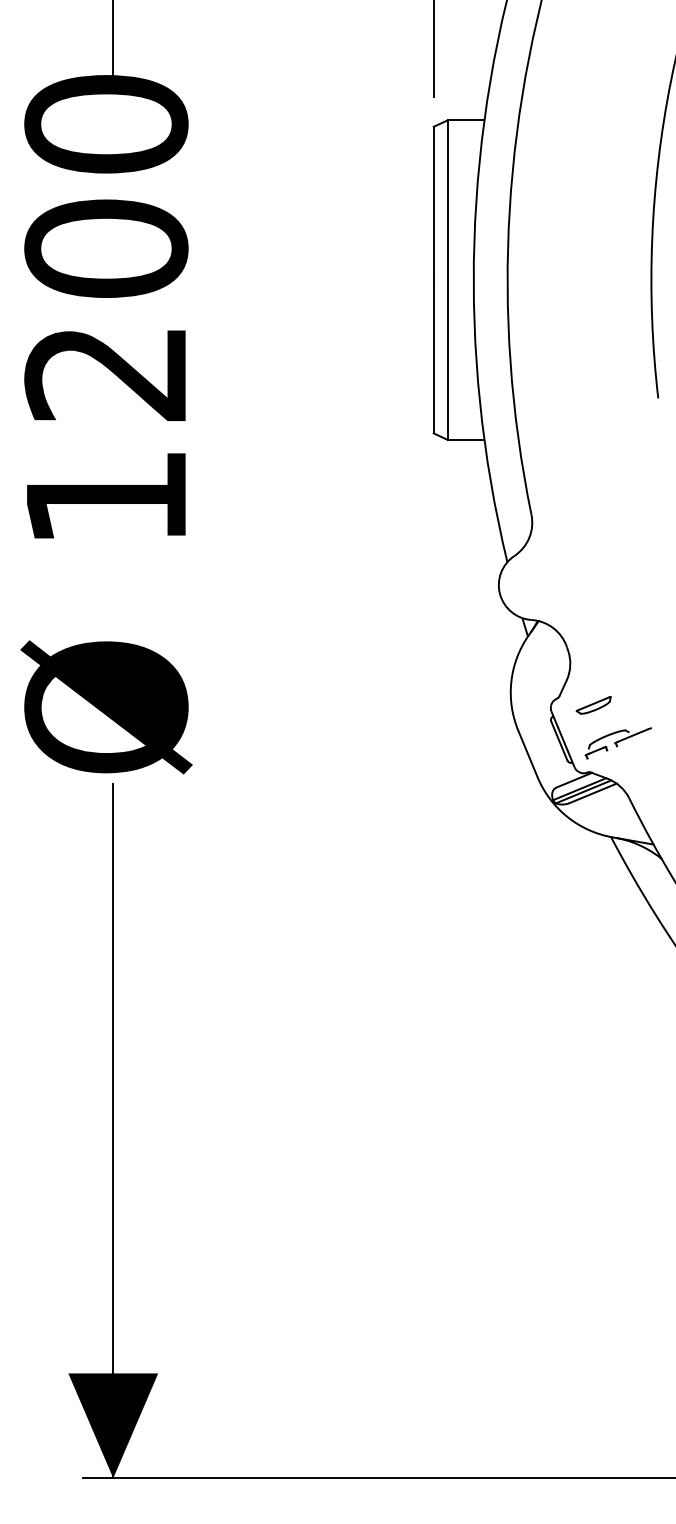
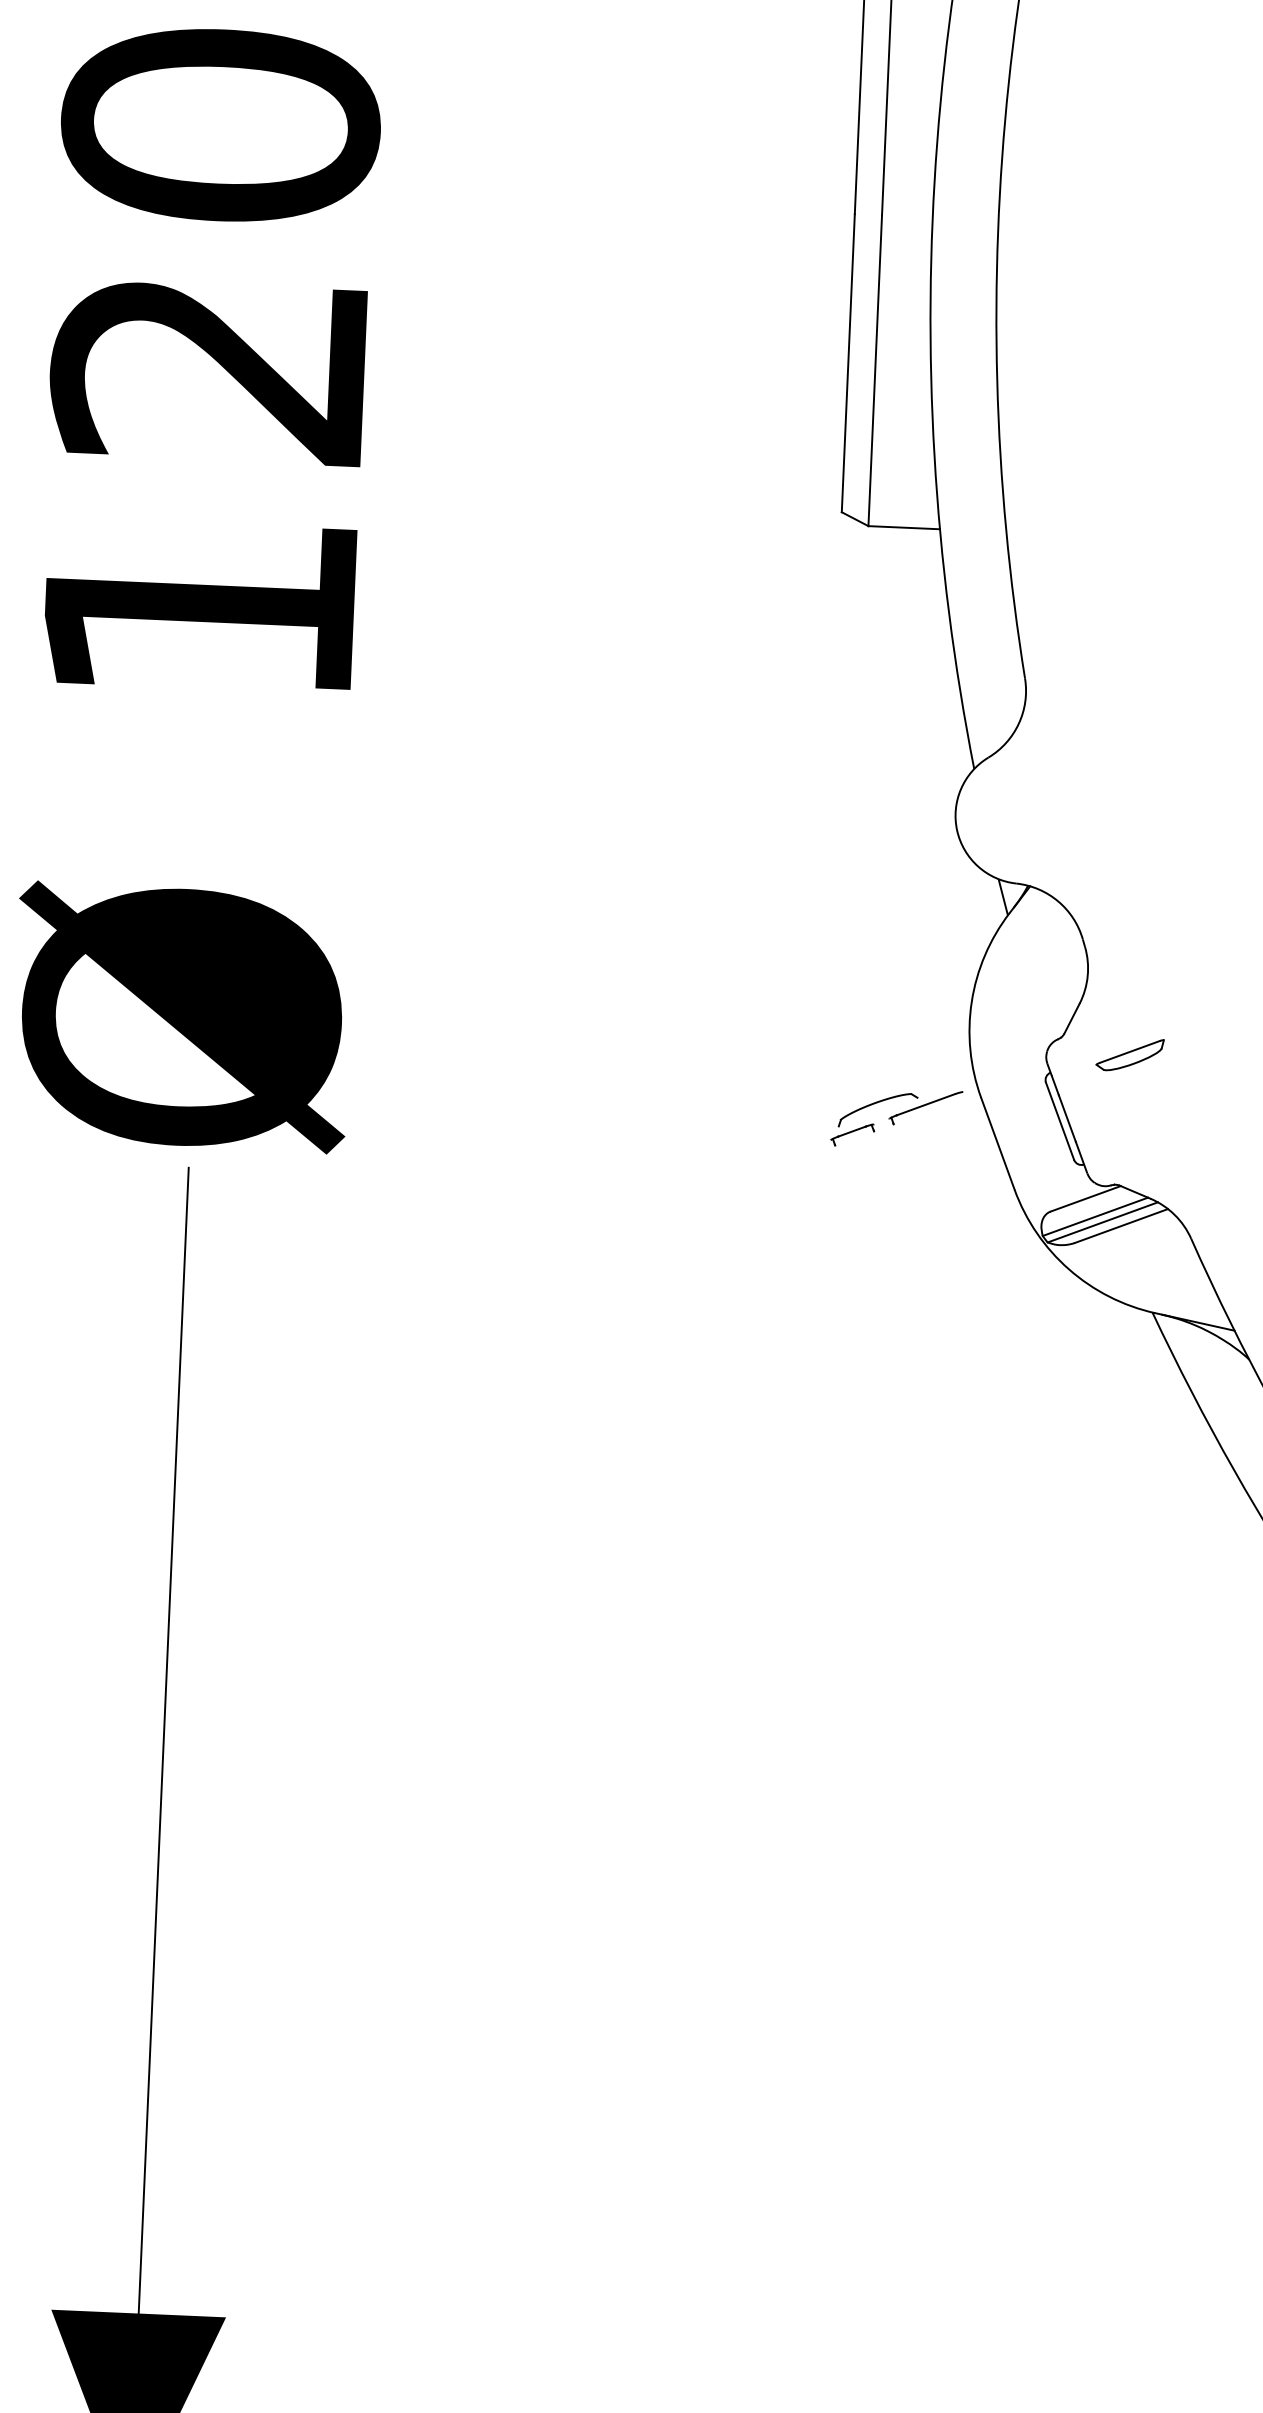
part: (617, 743) -> (894, 1118), moved

